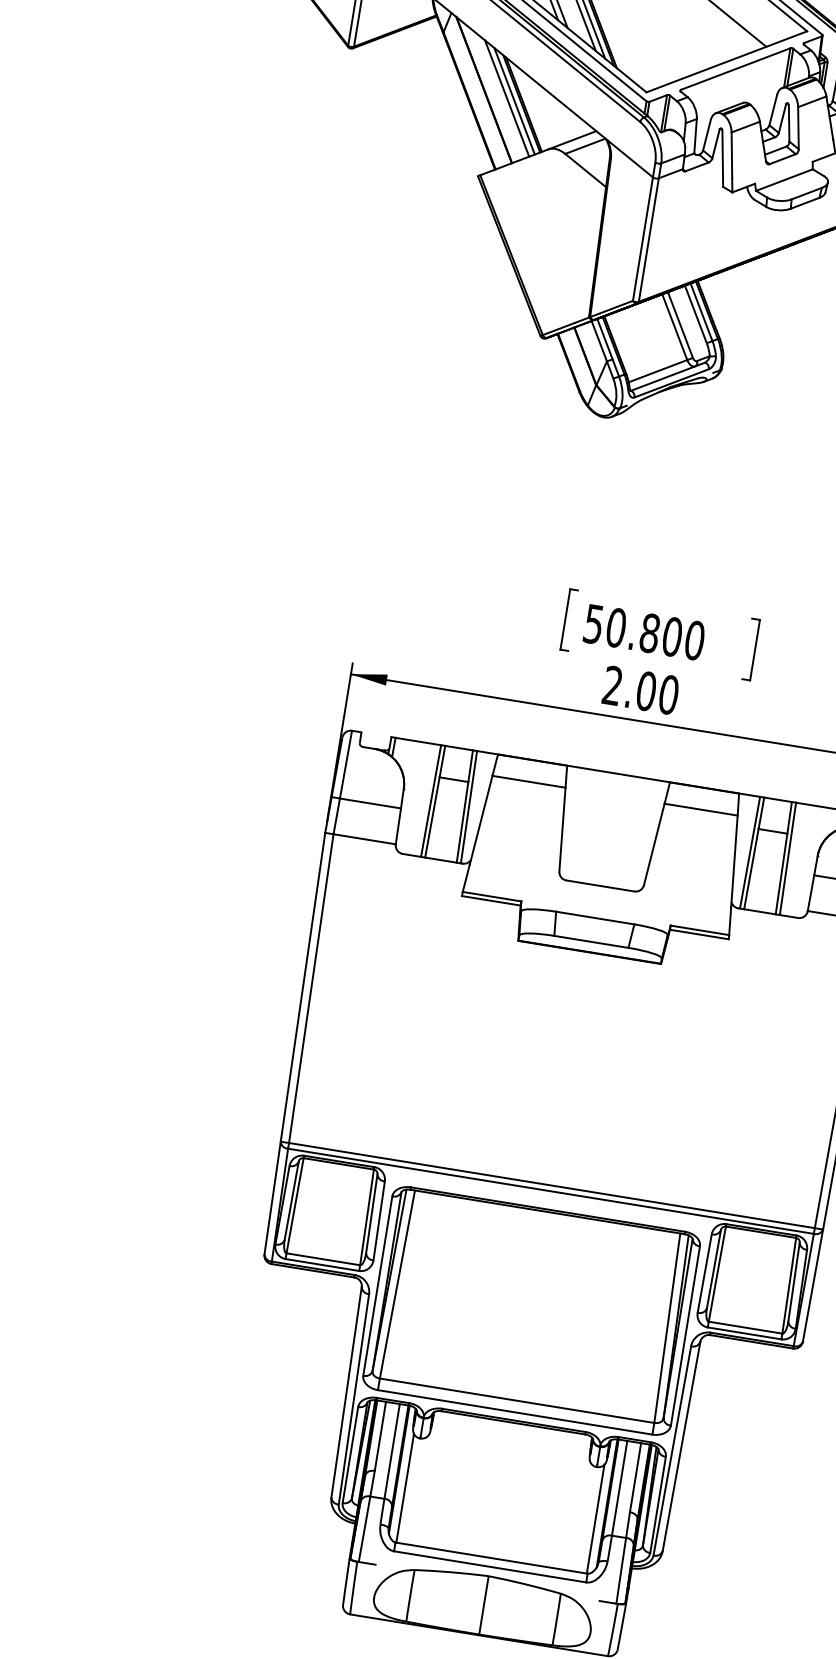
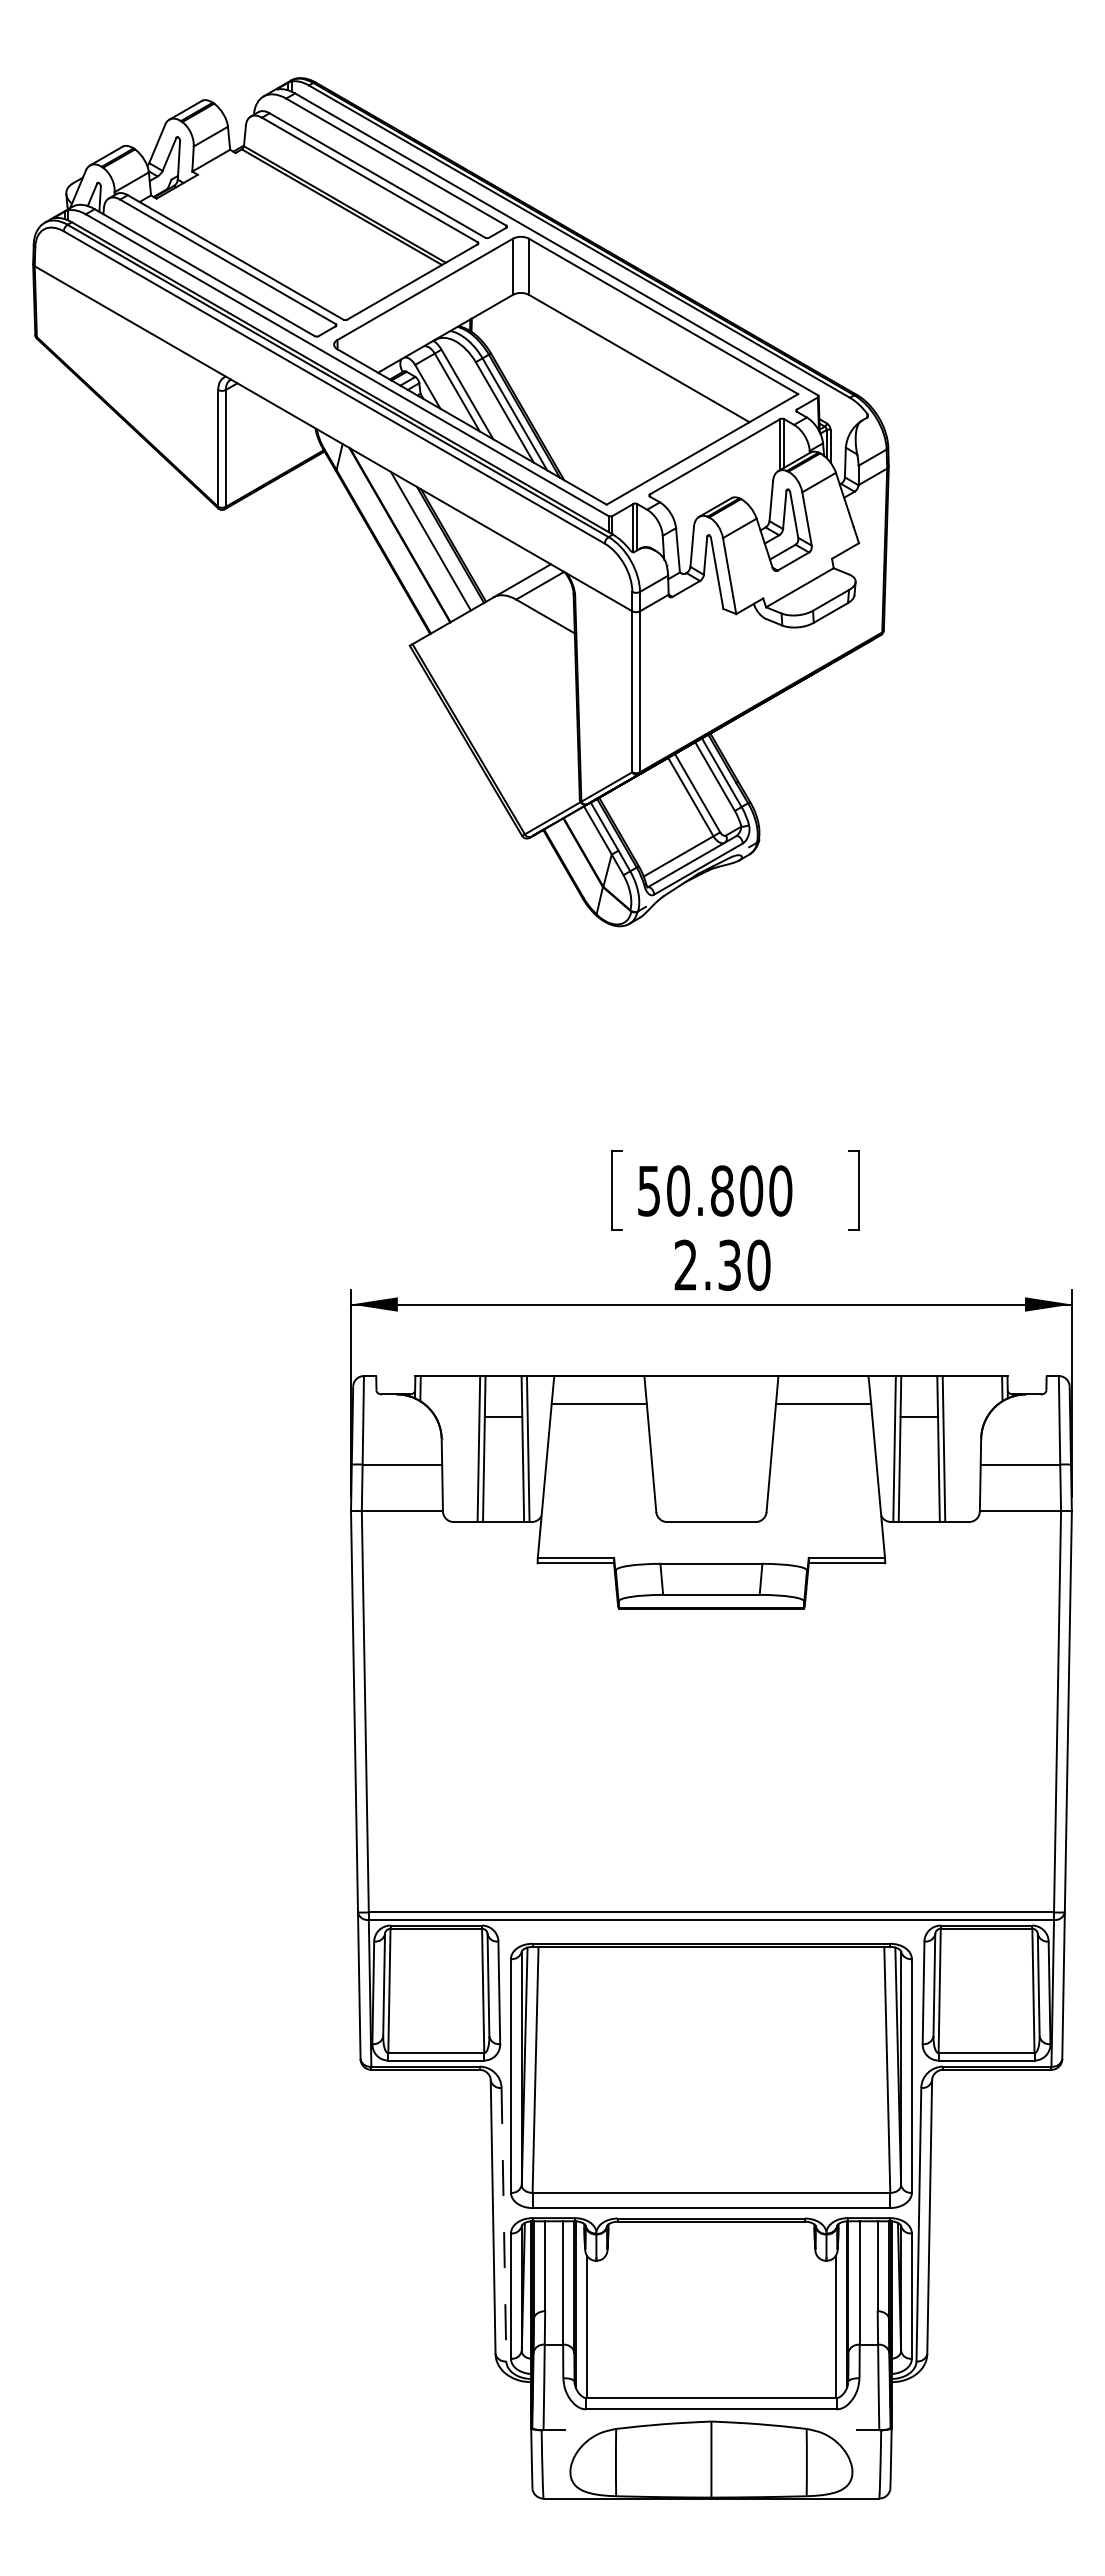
line: (514, 100) -> (440, 542), removed
text: (646, 691) -> (729, 1265), 2.00 -> 2.30
line: (353, 1399) -> (503, 2224), solid -> dashed

